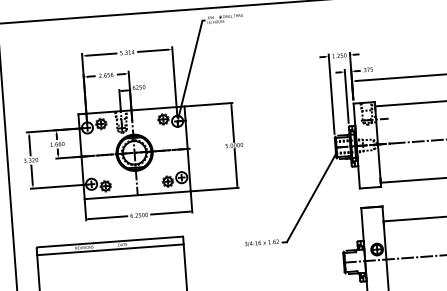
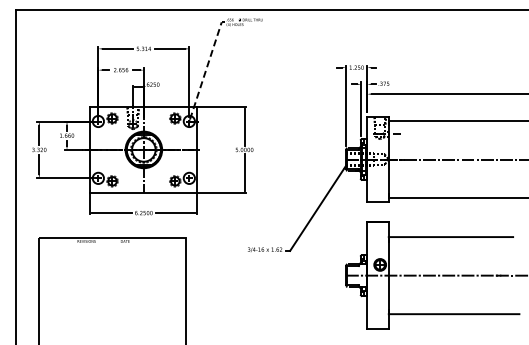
line: (190, 67) -> (206, 68), solid -> dashed
line: (110, 249) -> (112, 245), removed

